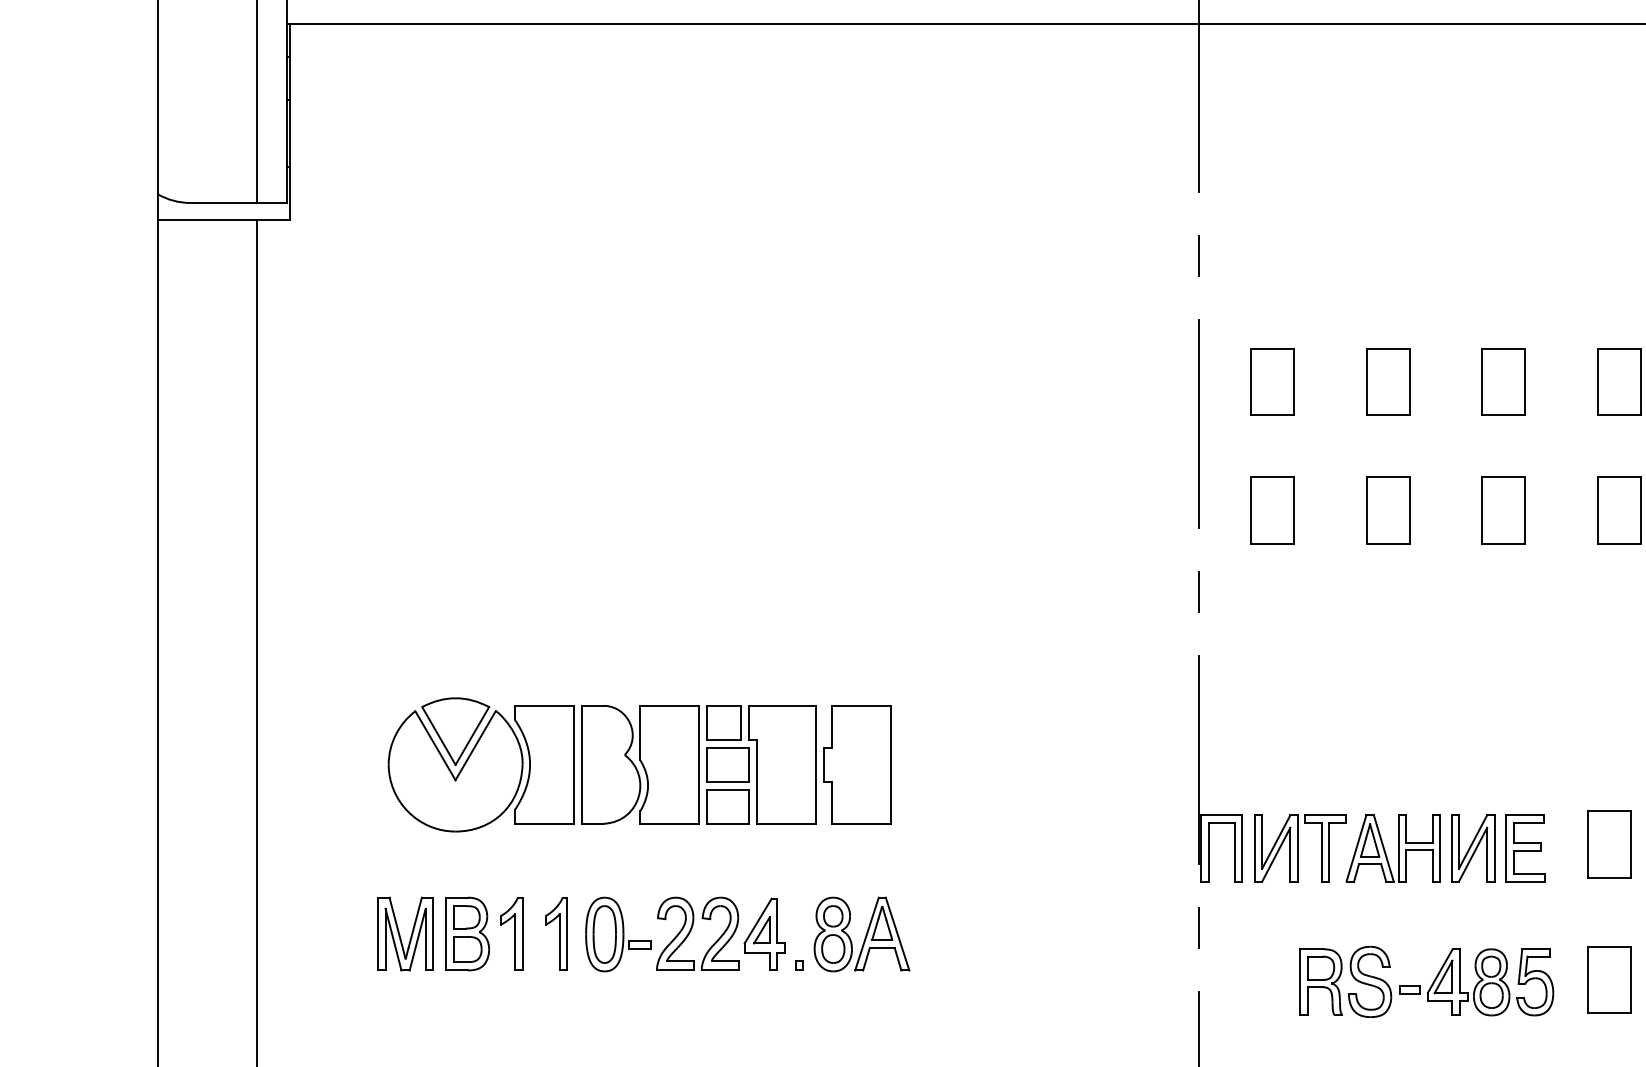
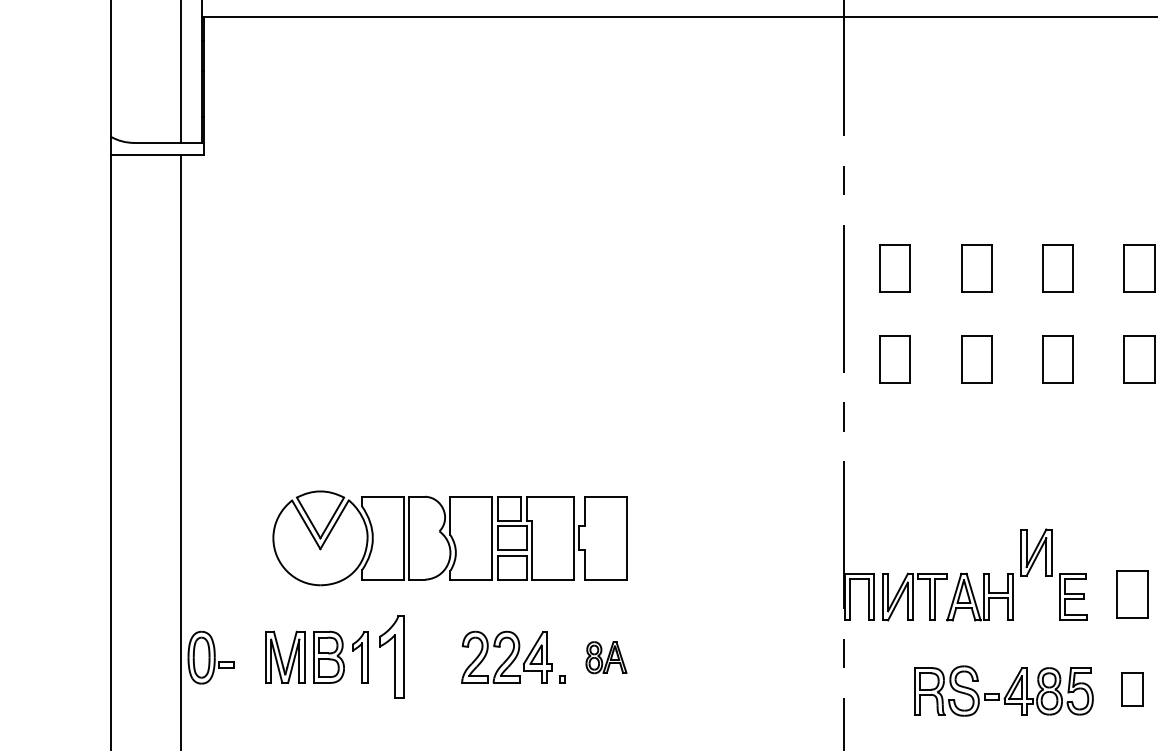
part: (1473, 848) -> (1036, 552), moved
part: (556, 933) -> (391, 656), size x1.6
part: (618, 934) -> (211, 657), moved
part: (861, 934) -> (606, 657), size x0.6
part: (1609, 979) -> (1132, 689), size x0.7

